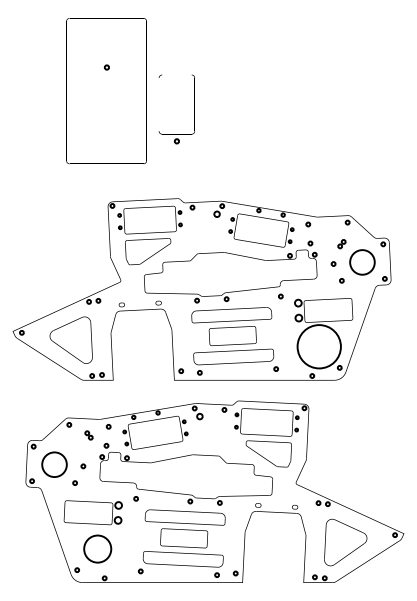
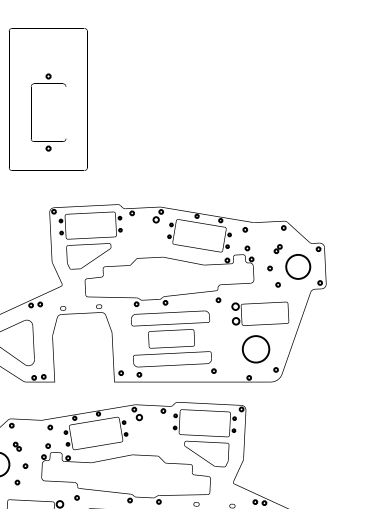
part: (194, 109) -> (65, 117), moved
circle: (318, 346) -> (255, 349), size x0.62
part: (88, 435) -> (16, 446), moved

